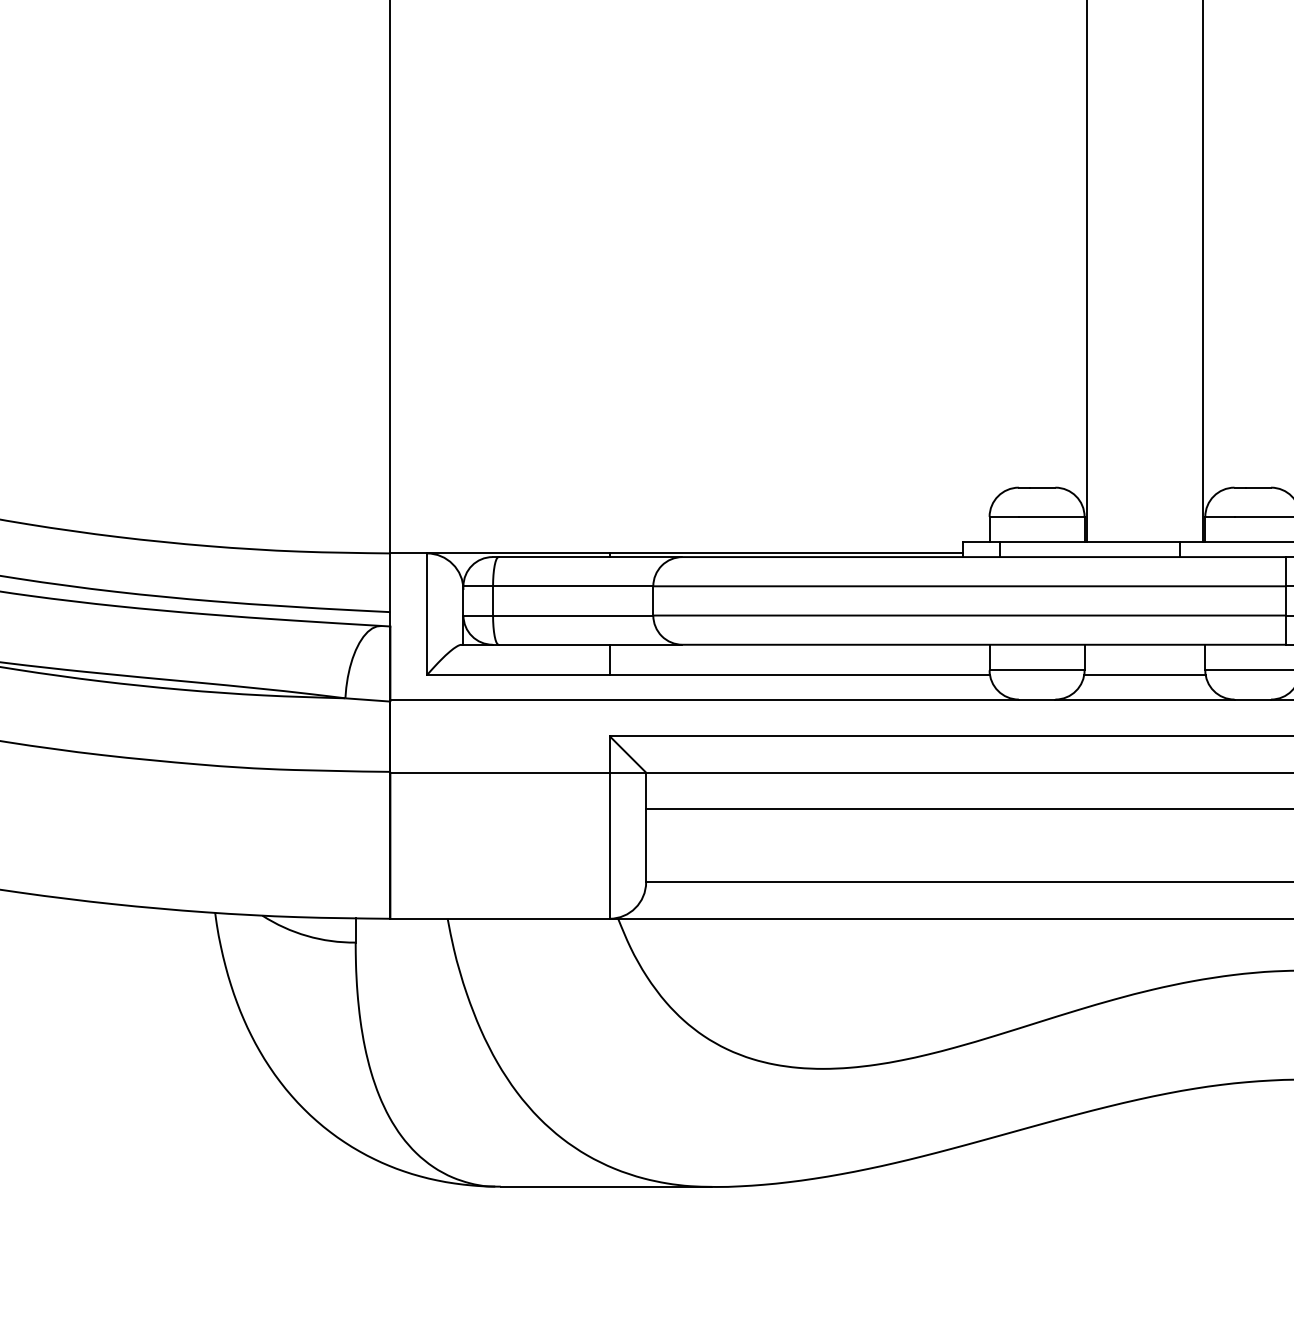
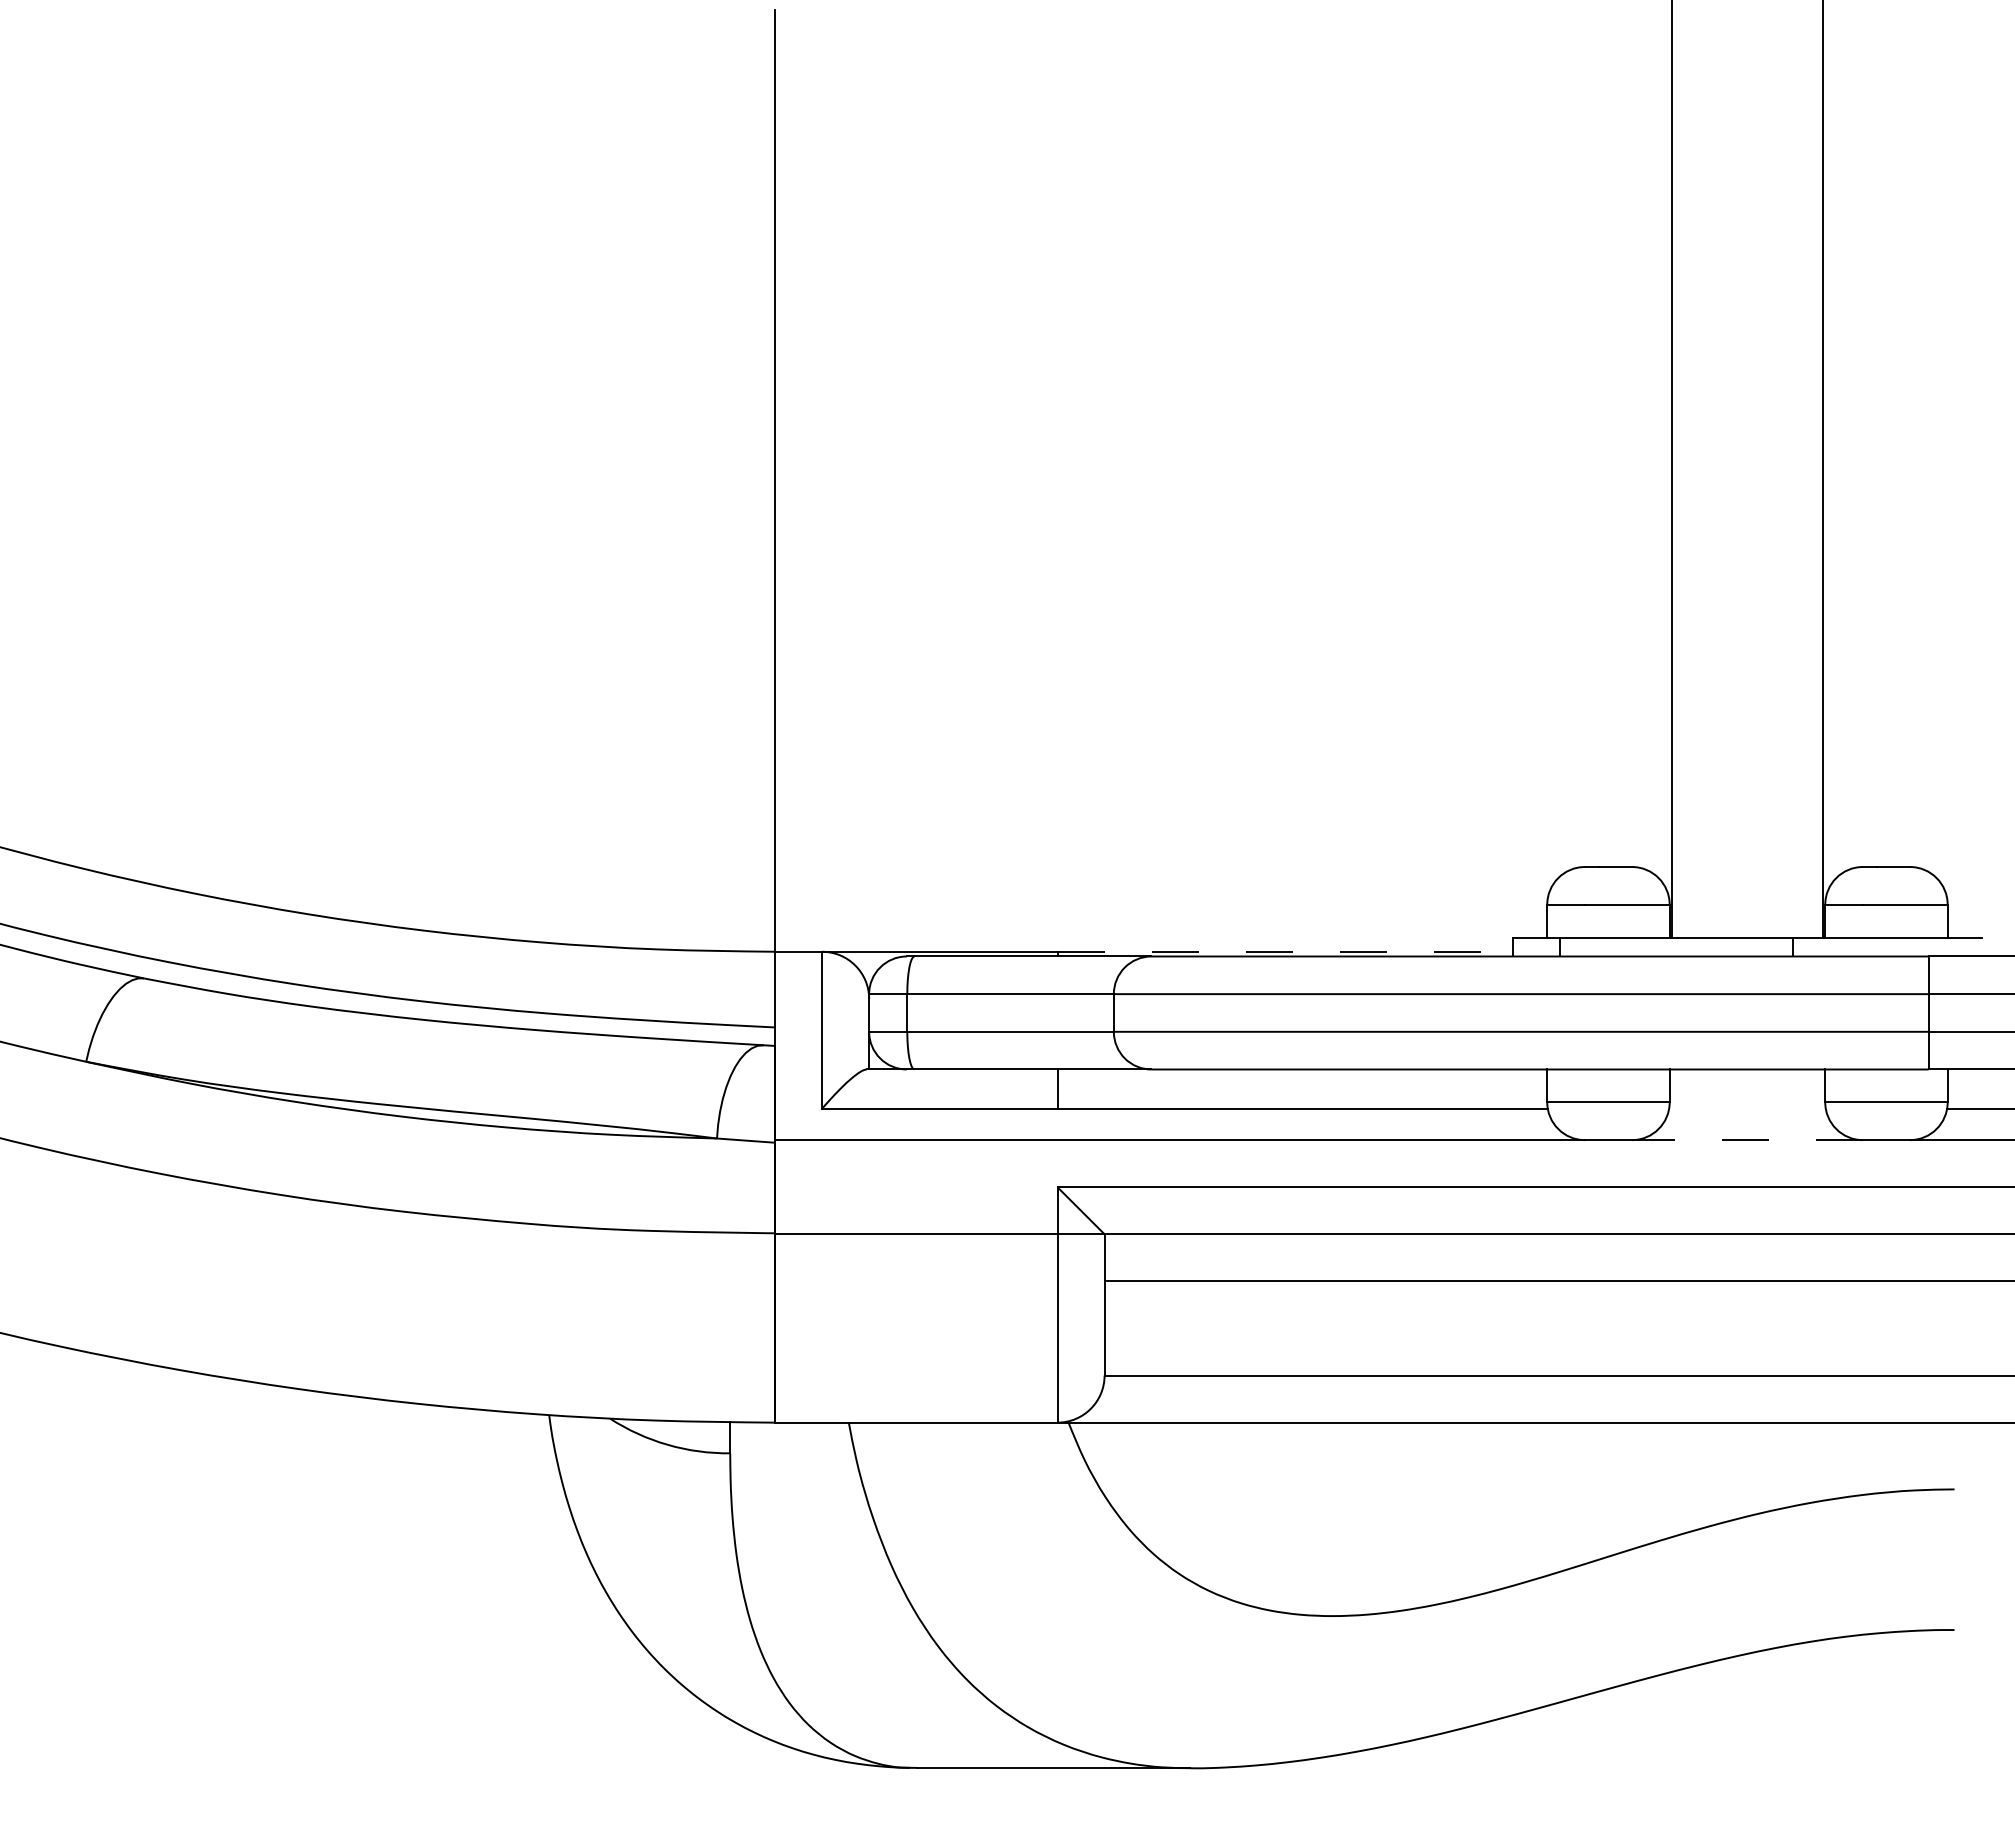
line: (786, 553) -> (1285, 951), solid -> dashed
line: (1144, 675) -> (1747, 1108), removed
line: (1144, 699) -> (1746, 1140), solid -> dashed

